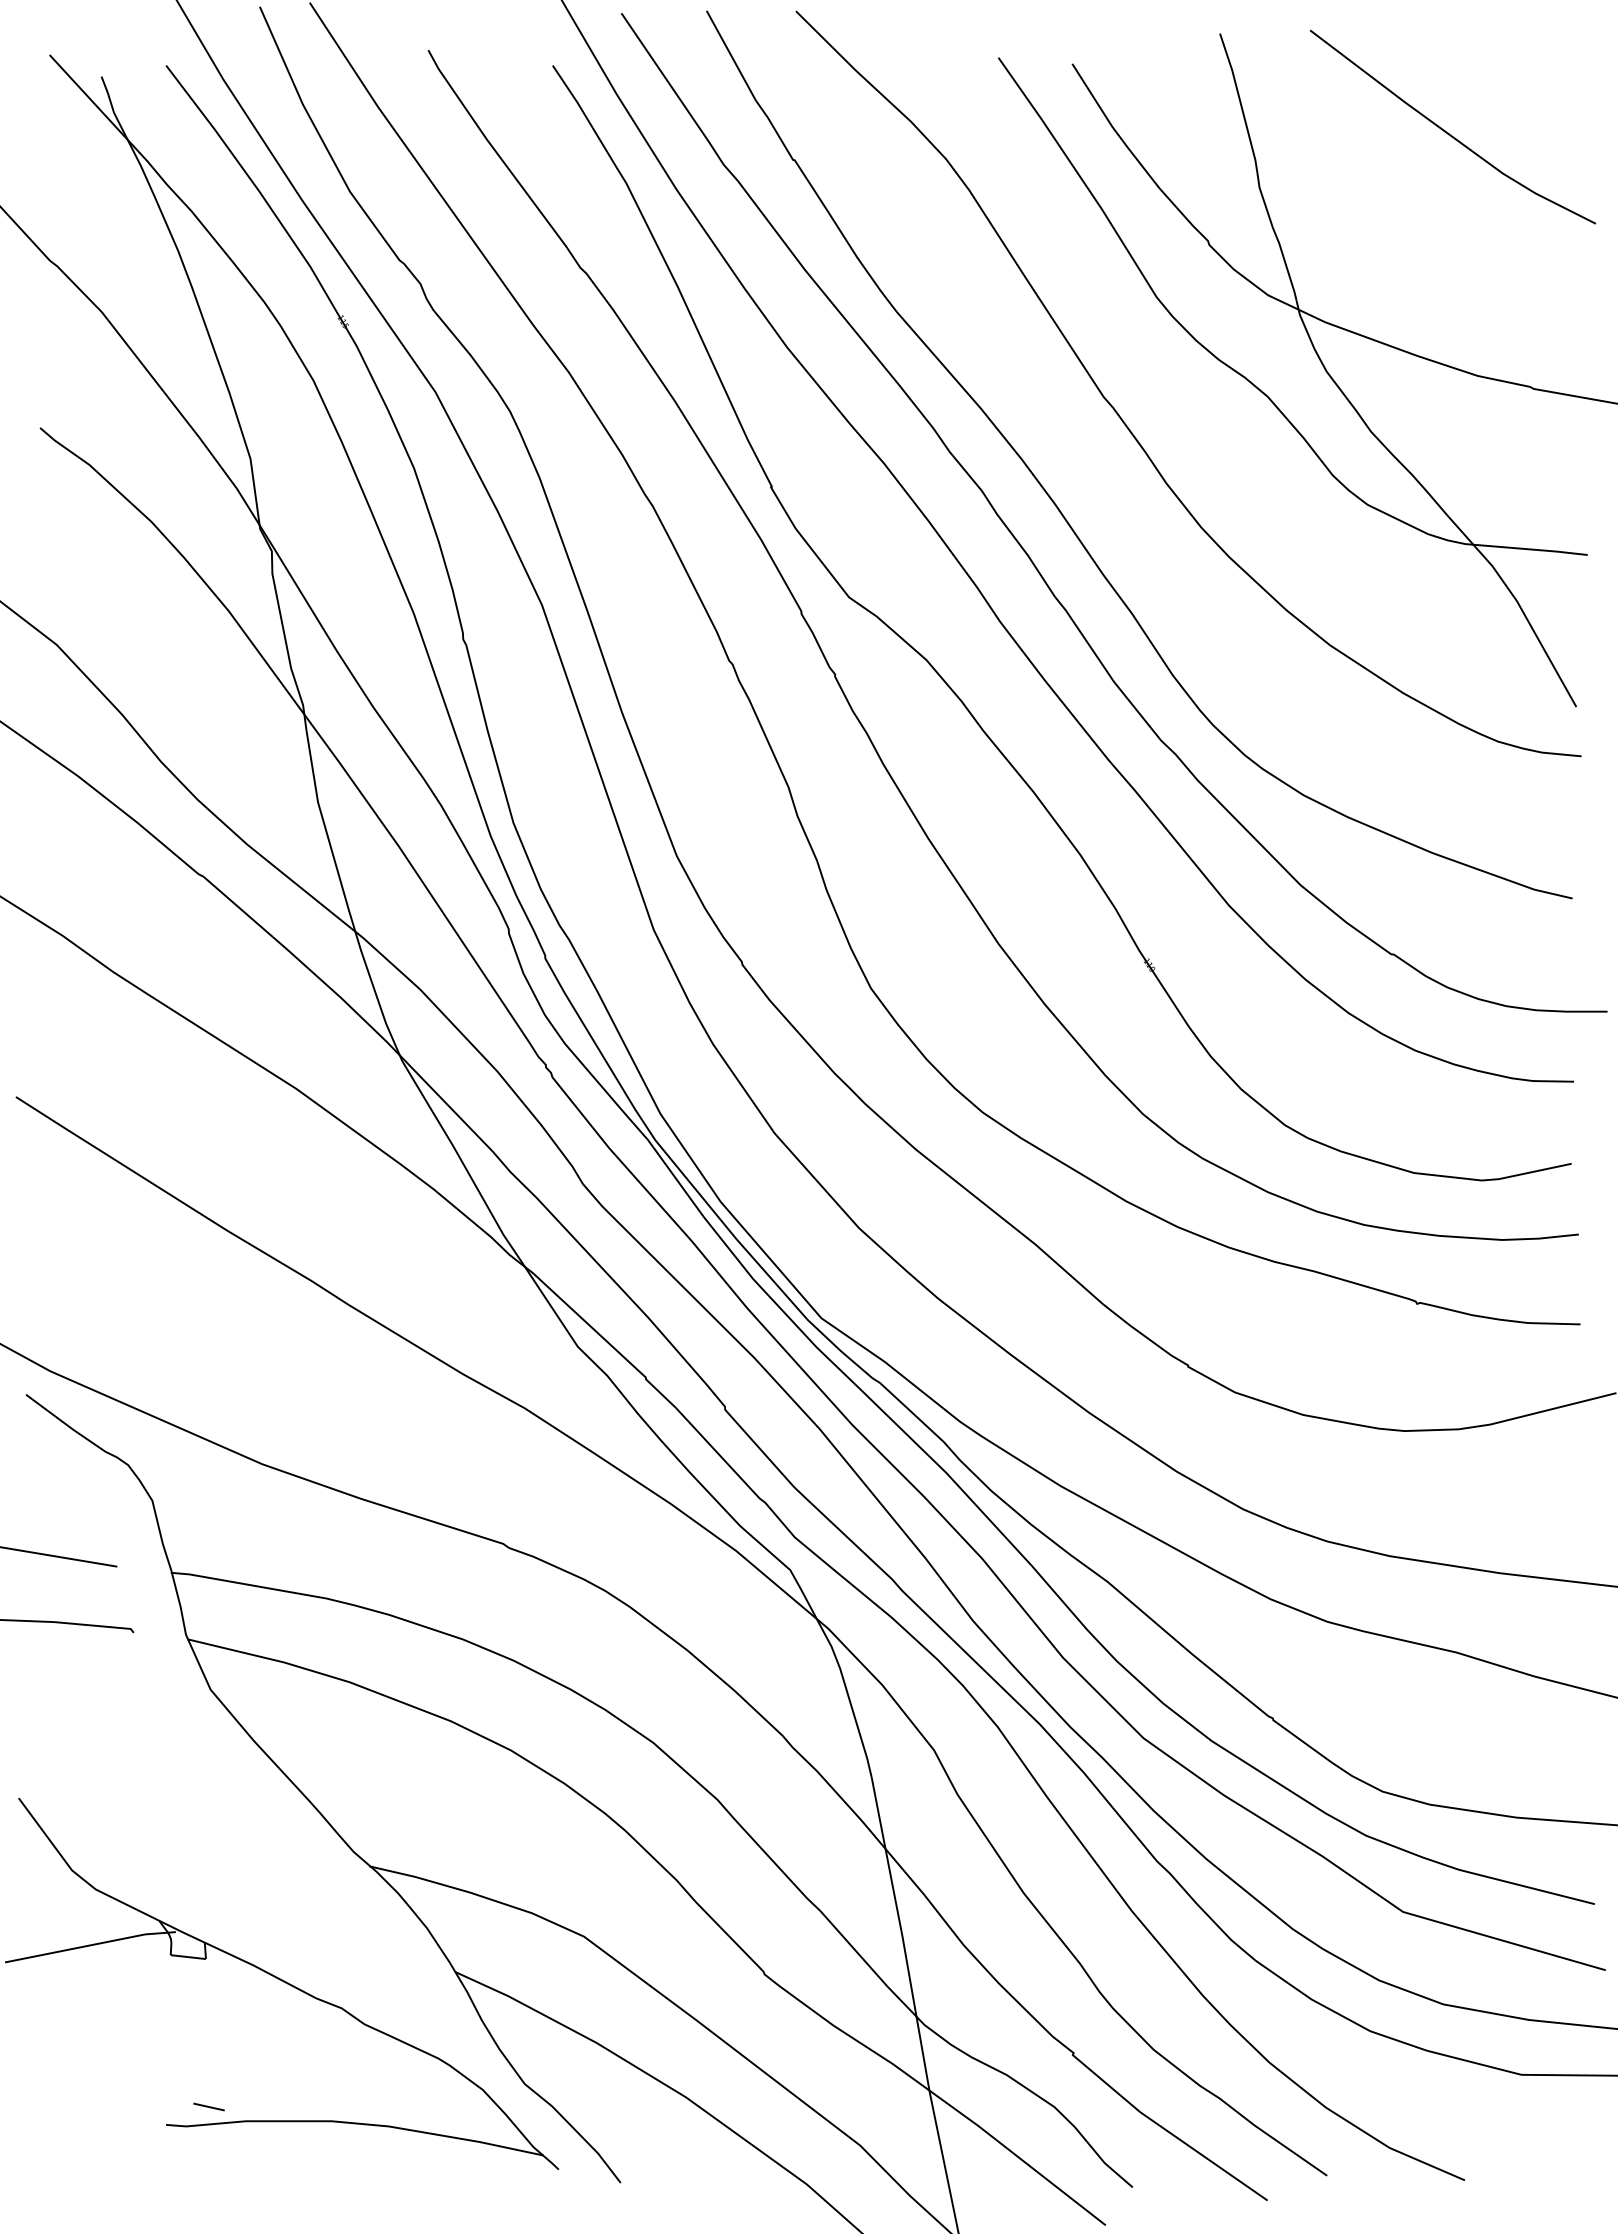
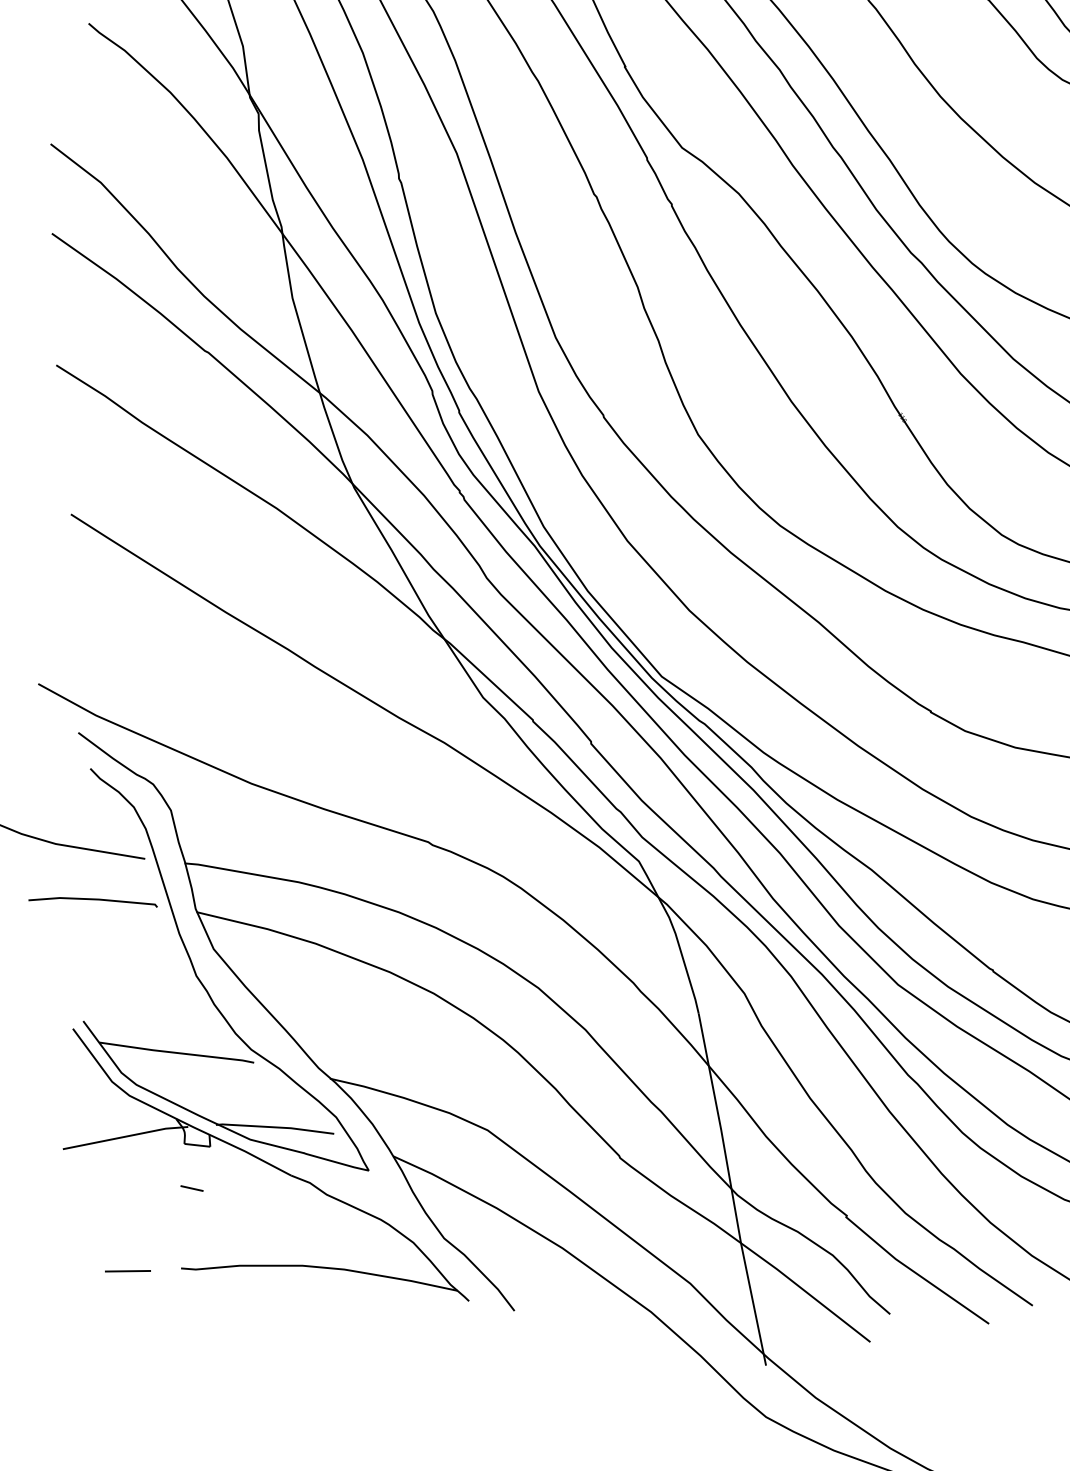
part: (197, 1739) -> (204, 985), added
line: (208, 2106) -> (191, 1188), moved
line: (93, 2128) -> (127, 1271), added

